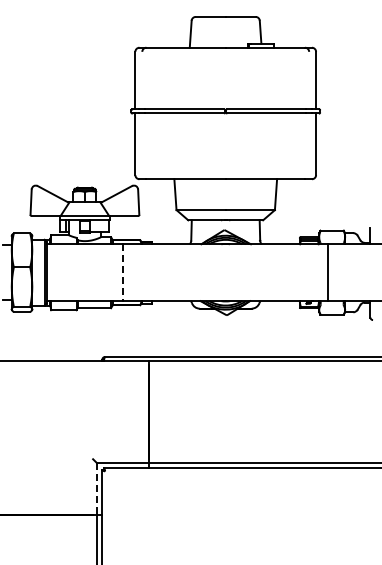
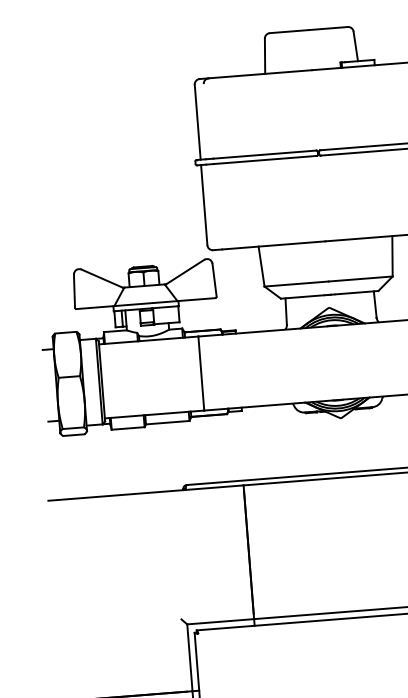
line: (123, 273) -> (202, 374), dashed -> solid
line: (97, 489) -> (190, 658), dashed -> solid

